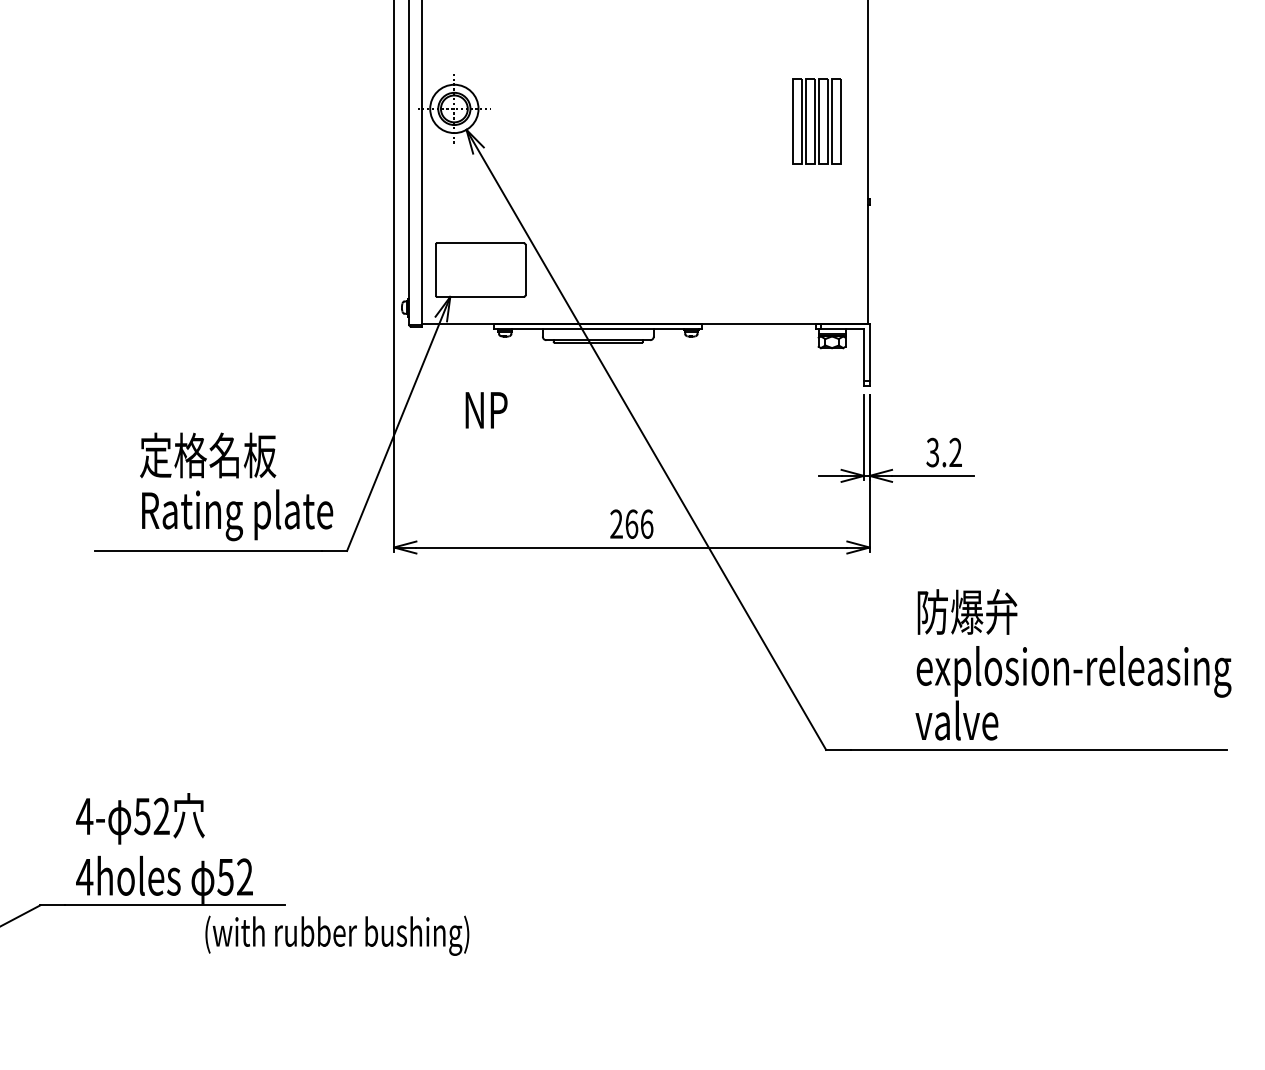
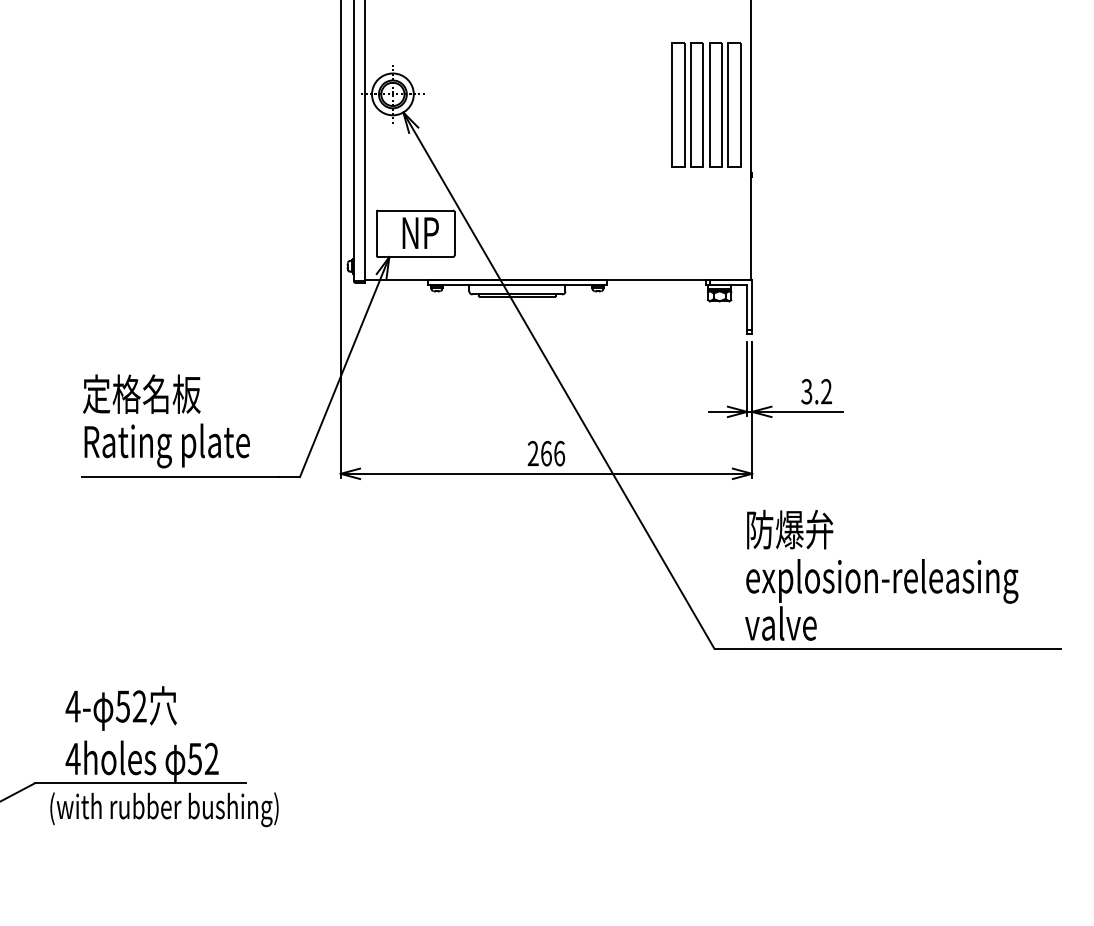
part: (816, 121) -> (706, 105), size x1.67
text: (486, 410) -> (420, 233), moved
text: (236, 486) -> (166, 421), moved
text: (1073, 664) -> (881, 575), moved
text: (337, 935) -> (164, 809), moved

